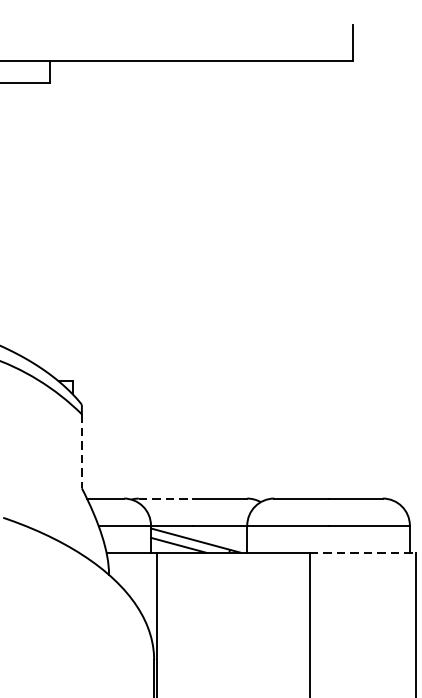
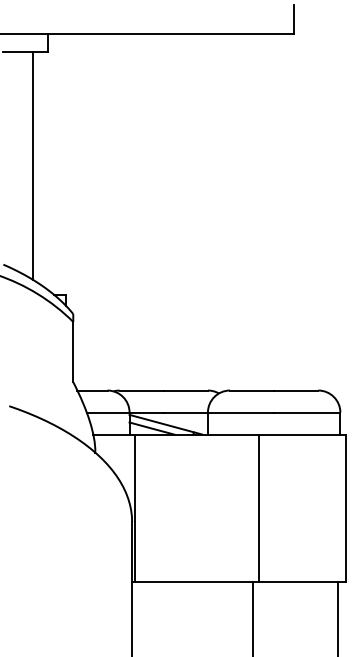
line: (31, 222) -> (32, 165), added
line: (82, 451) -> (73, 352), dashed -> solid
line: (166, 498) -> (142, 390), dashed -> solid
line: (363, 552) -> (302, 434), dashed -> solid

